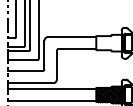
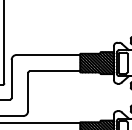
hatch: (108, 42) -> (96, 62), added

